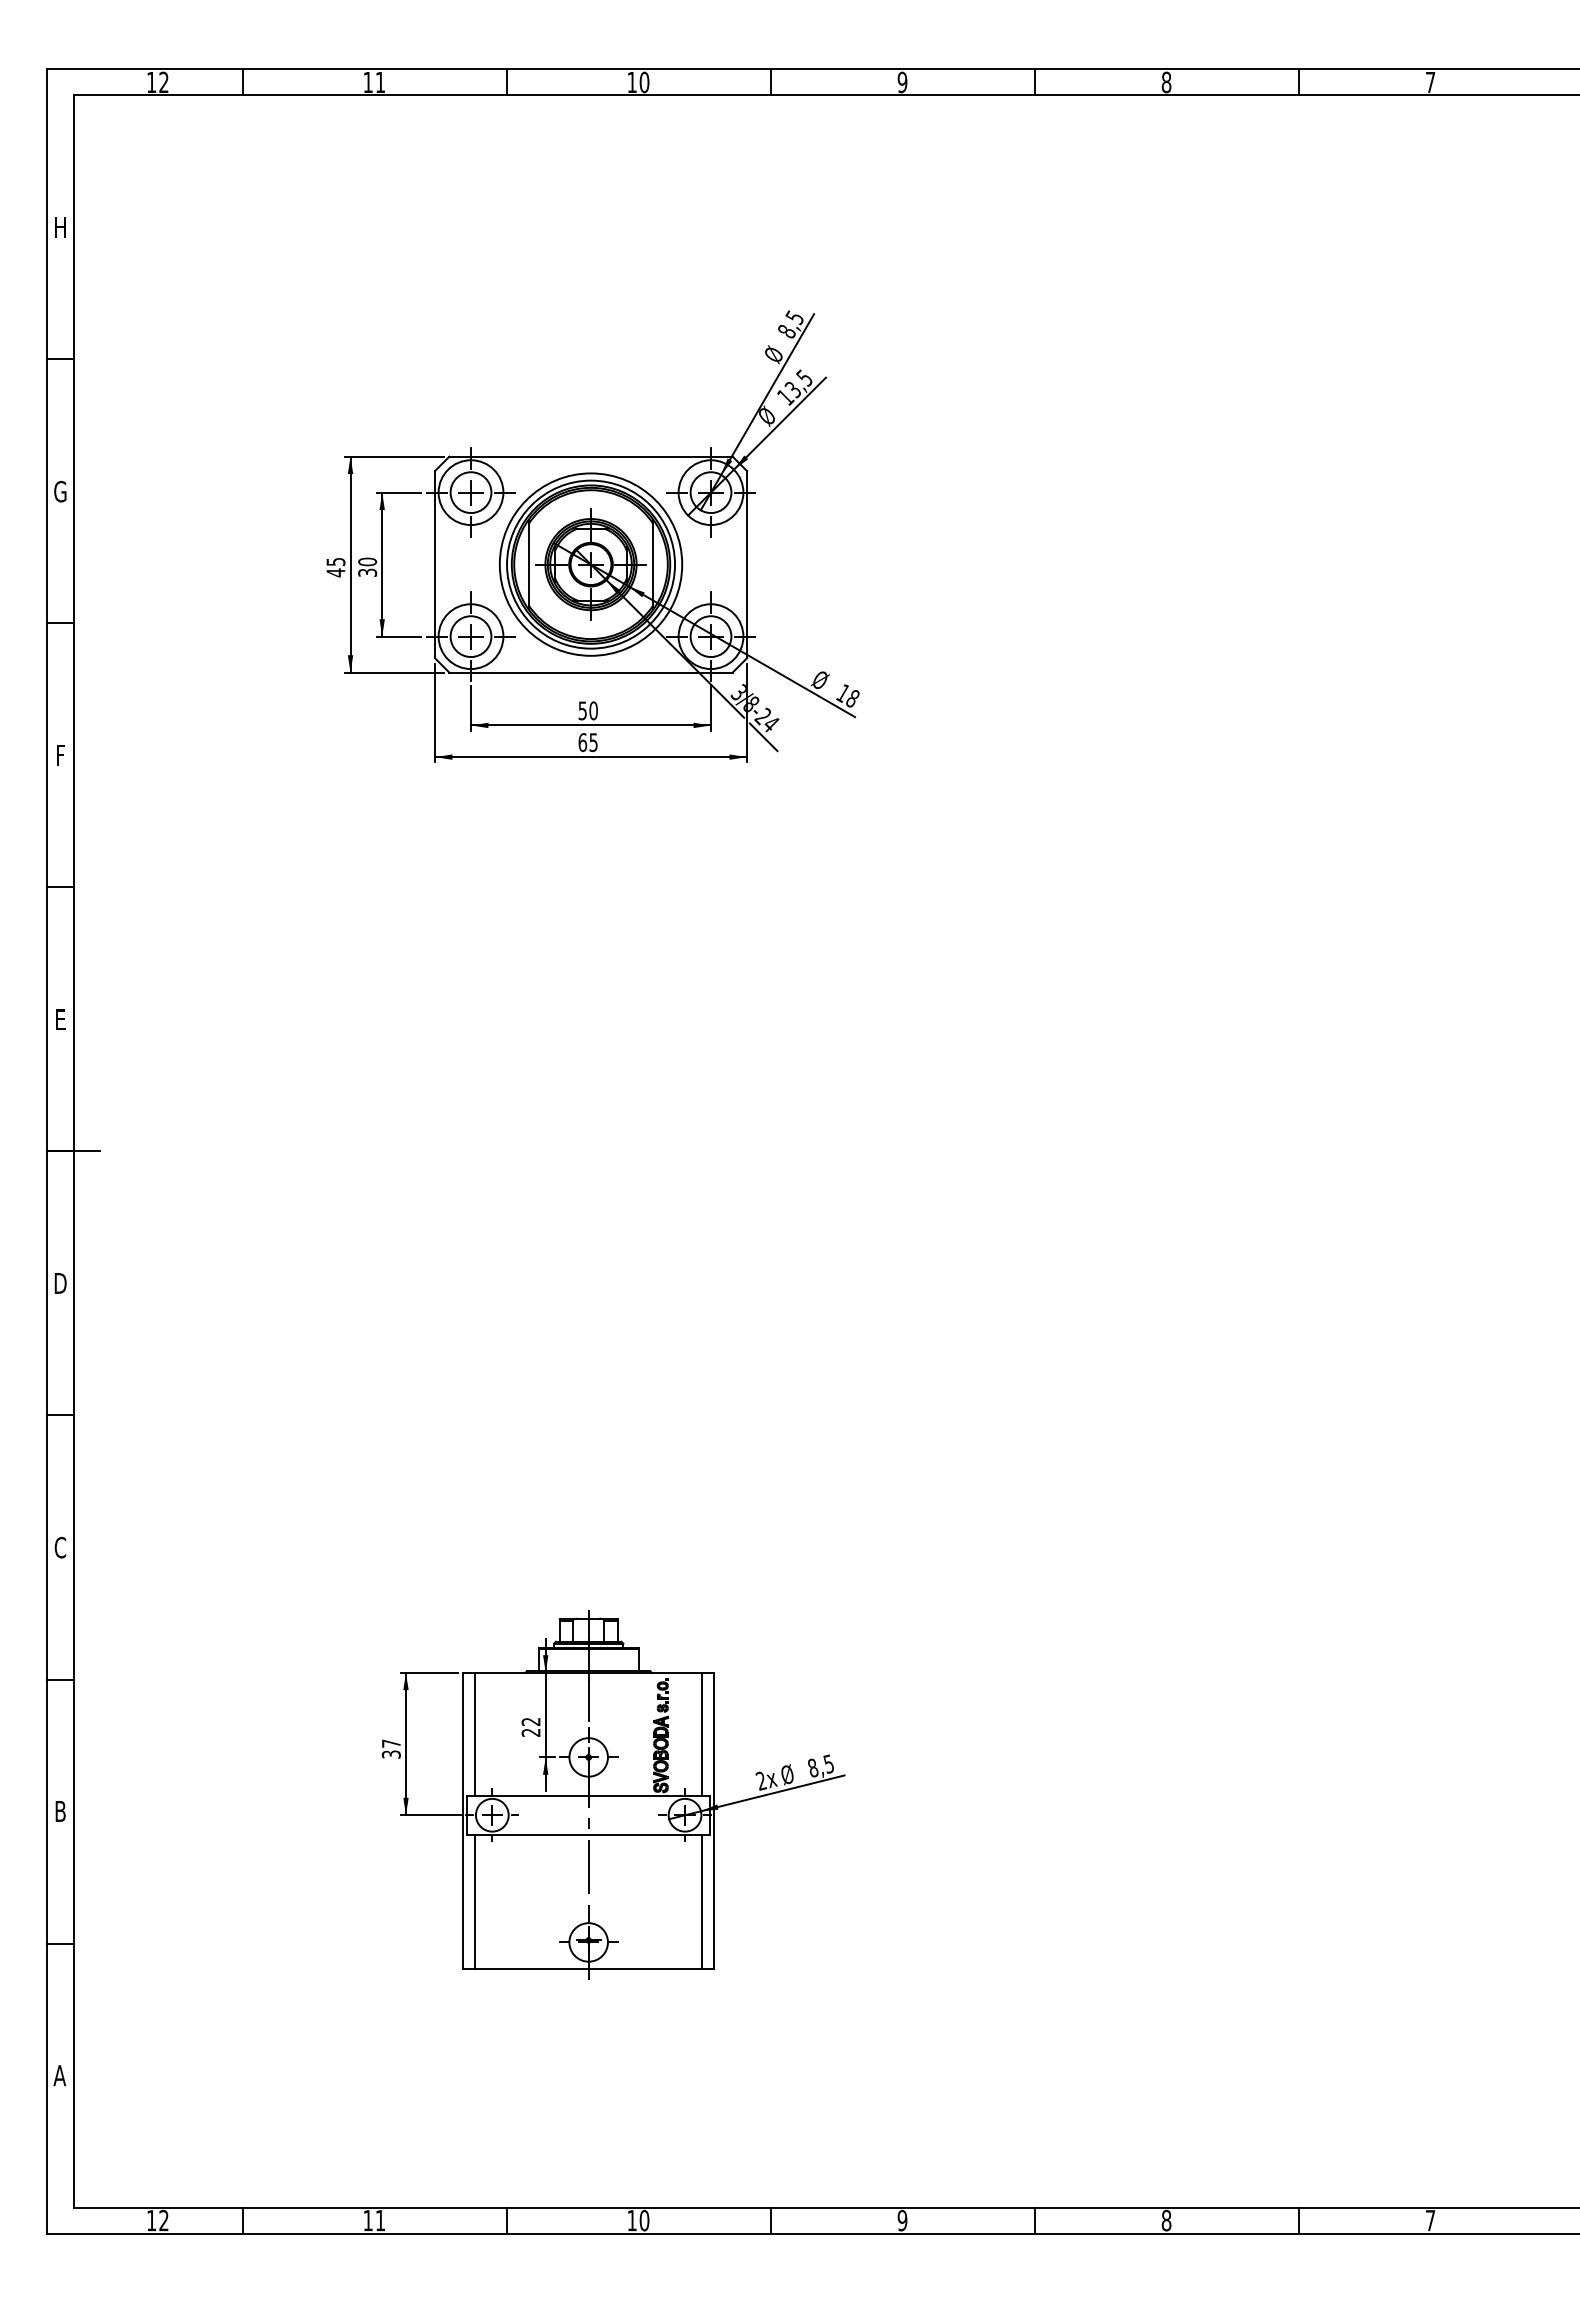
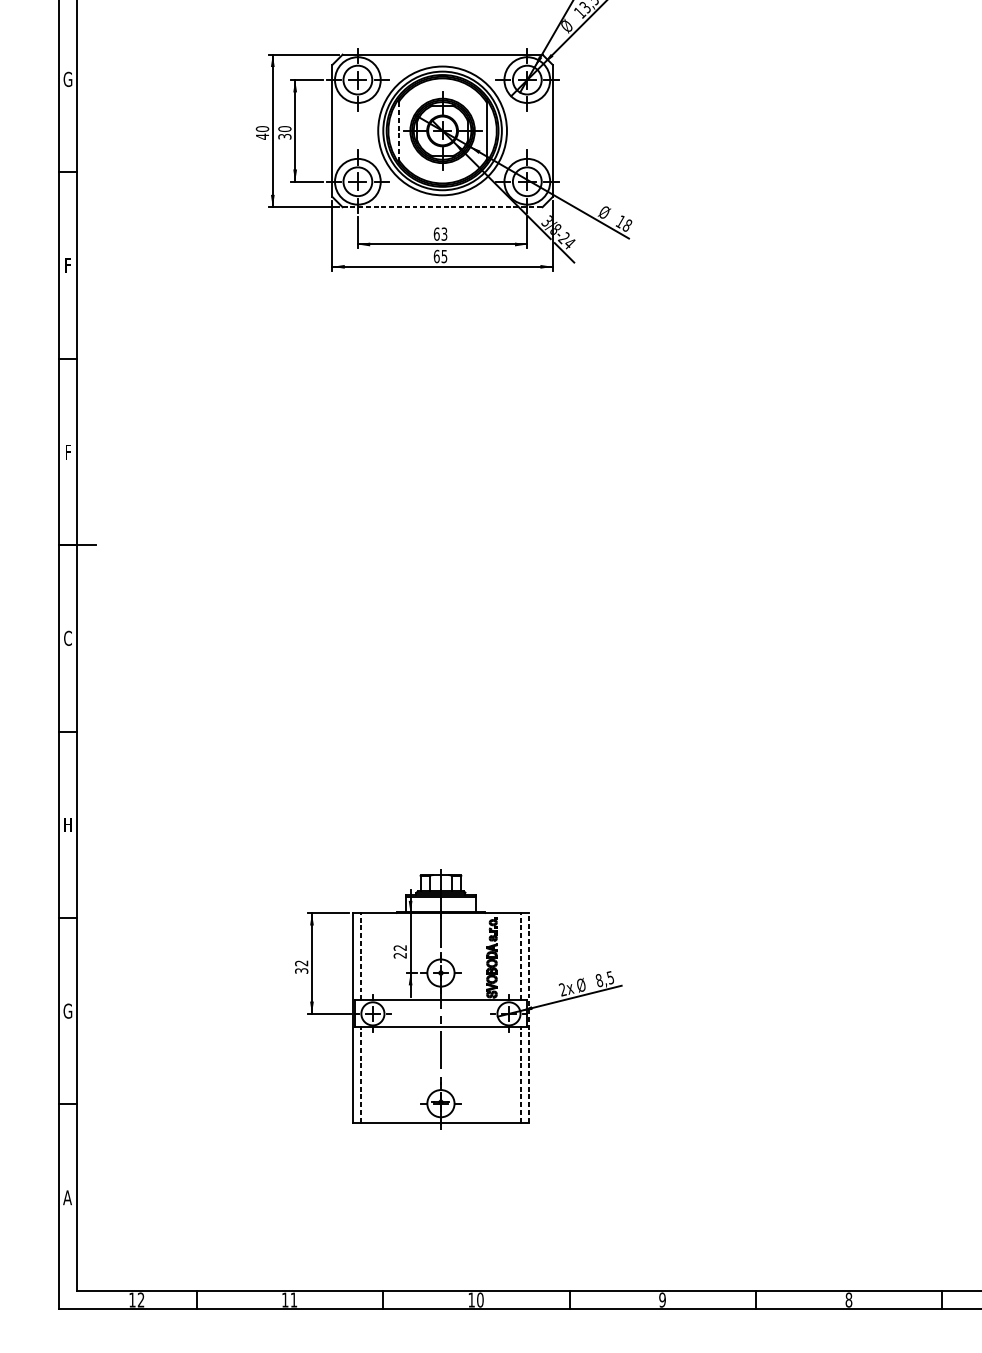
text: (335, 561) -> (262, 128), 45 -> 40
line: (528, 564) -> (398, 130), solid -> dashed
line: (591, 672) -> (442, 207), solid -> dashed
text: (587, 710) -> (440, 233), 50 -> 63
text: (60, 1019) -> (68, 452), E -> F
text: (60, 1283) -> (68, 638), D -> C
text: (60, 1547) -> (68, 824), C -> H
line: (474, 1734) -> (360, 956), solid -> dashed
line: (702, 1734) -> (521, 956), solid -> dashed
text: (390, 1743) -> (301, 963), 37 -> 32
text: (60, 1811) -> (68, 1011), B -> G
line: (713, 1820) -> (529, 1017), solid -> dashed
line: (474, 1901) -> (360, 1074), solid -> dashed
line: (702, 1901) -> (521, 1074), solid -> dashed

